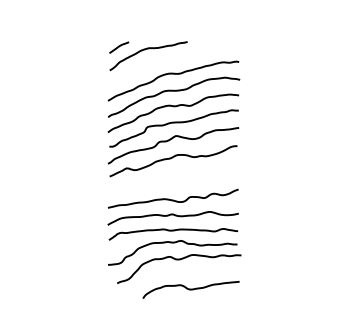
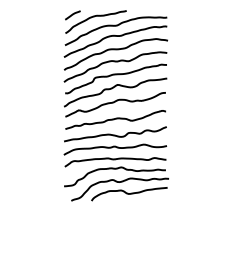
curve: (174, 61) -> (116, 26), added
curve: (173, 179) -> (115, 119), added
curve: (190, 289) -> (128, 193), moved

